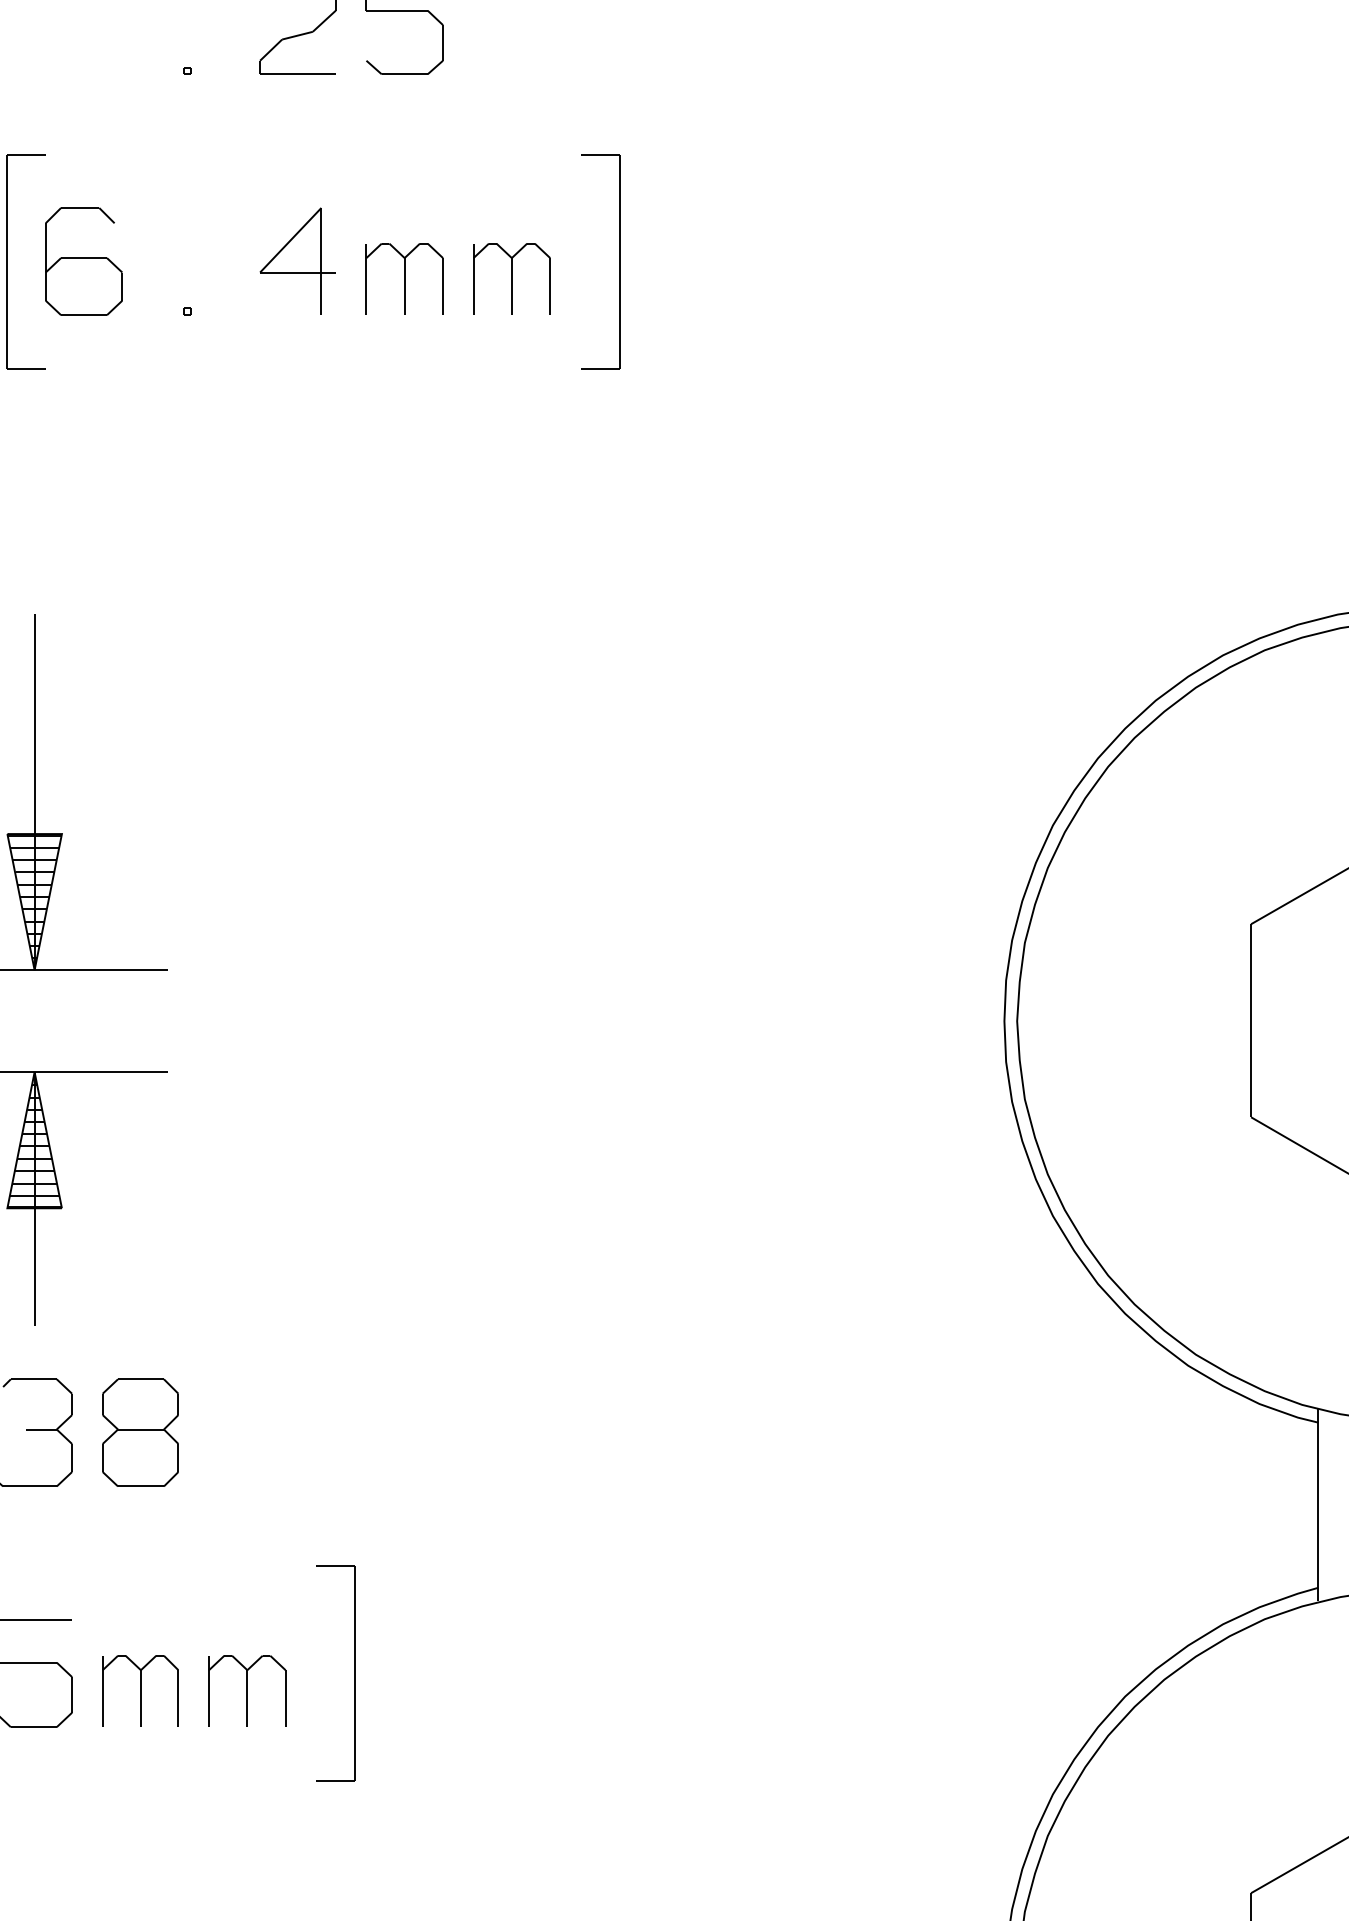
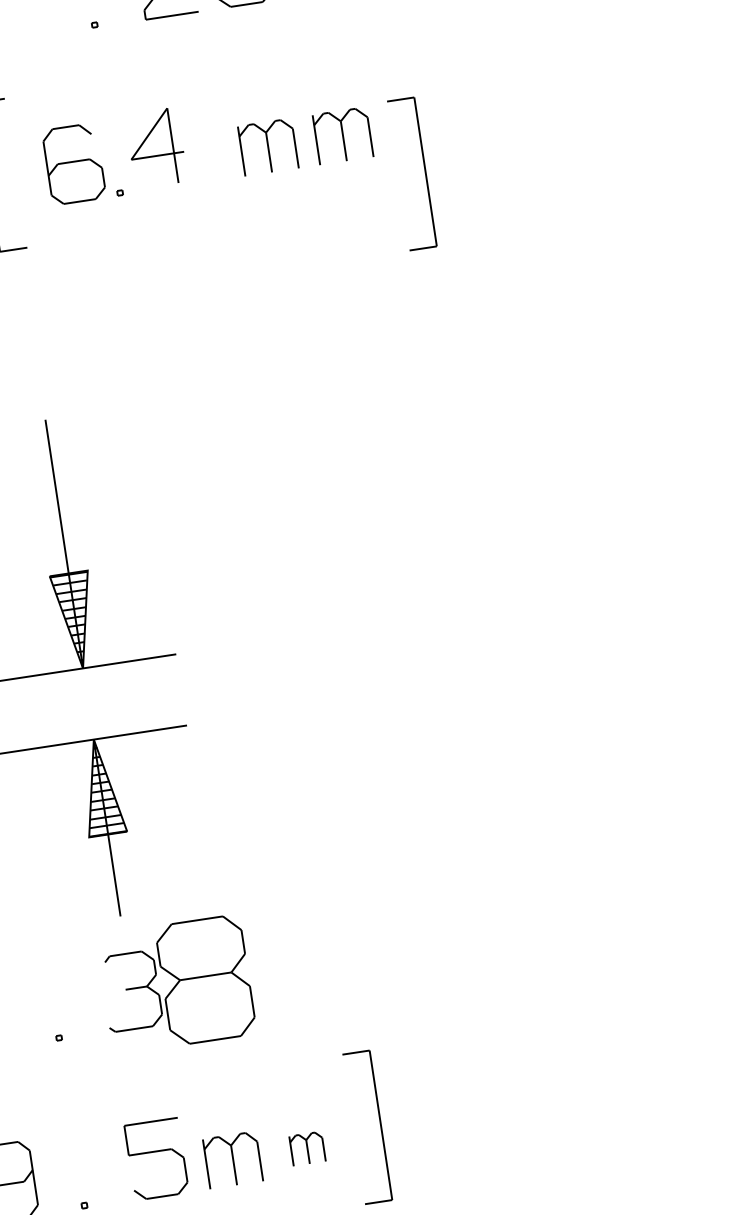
part: (297, 260) -> (156, 147), moved
part: (83, 261) -> (73, 164), moved
part: (619, 261) -> (425, 171), moved
part: (140, 1432) -> (205, 979), size x1.6
part: (247, 1690) -> (307, 1148), size x0.6

